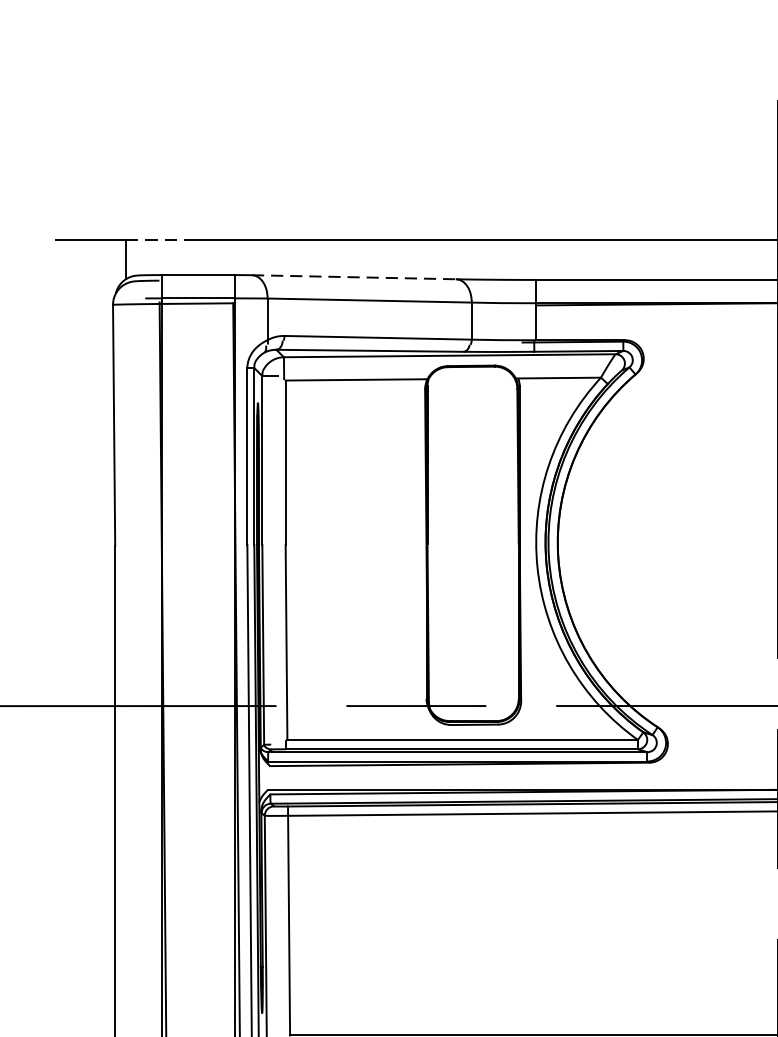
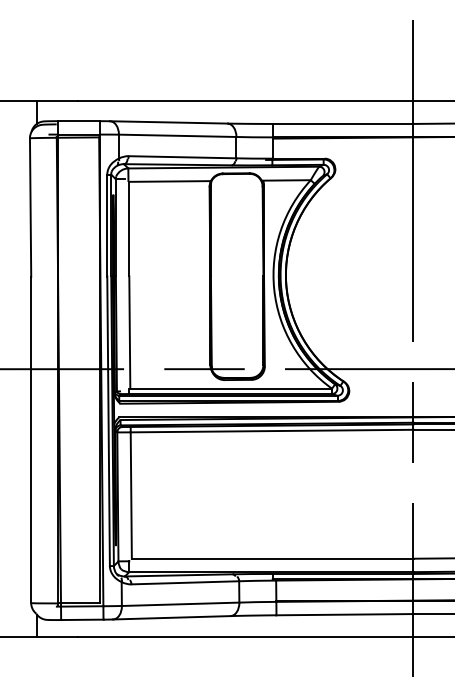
line: (160, 239) -> (57, 100), dashed -> solid
line: (353, 277) -> (168, 122), dashed -> solid

